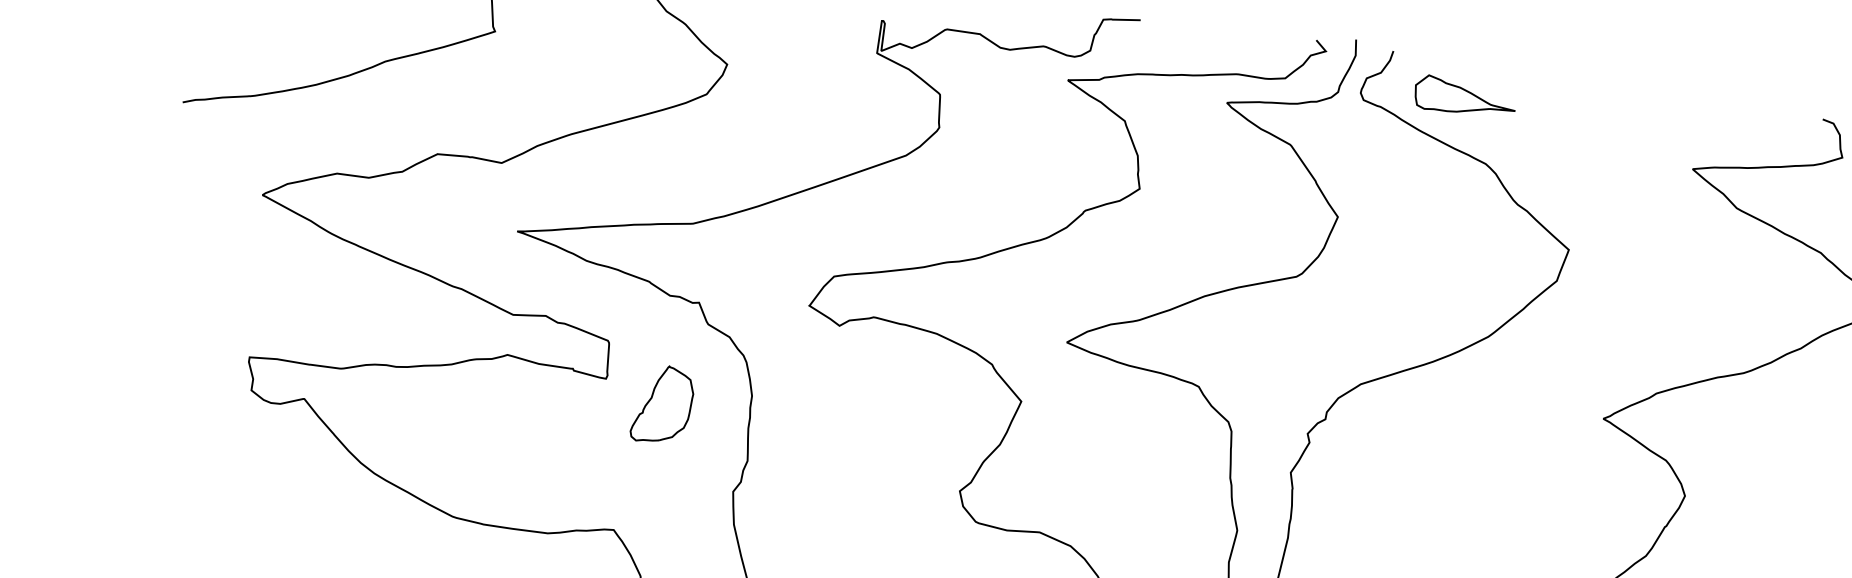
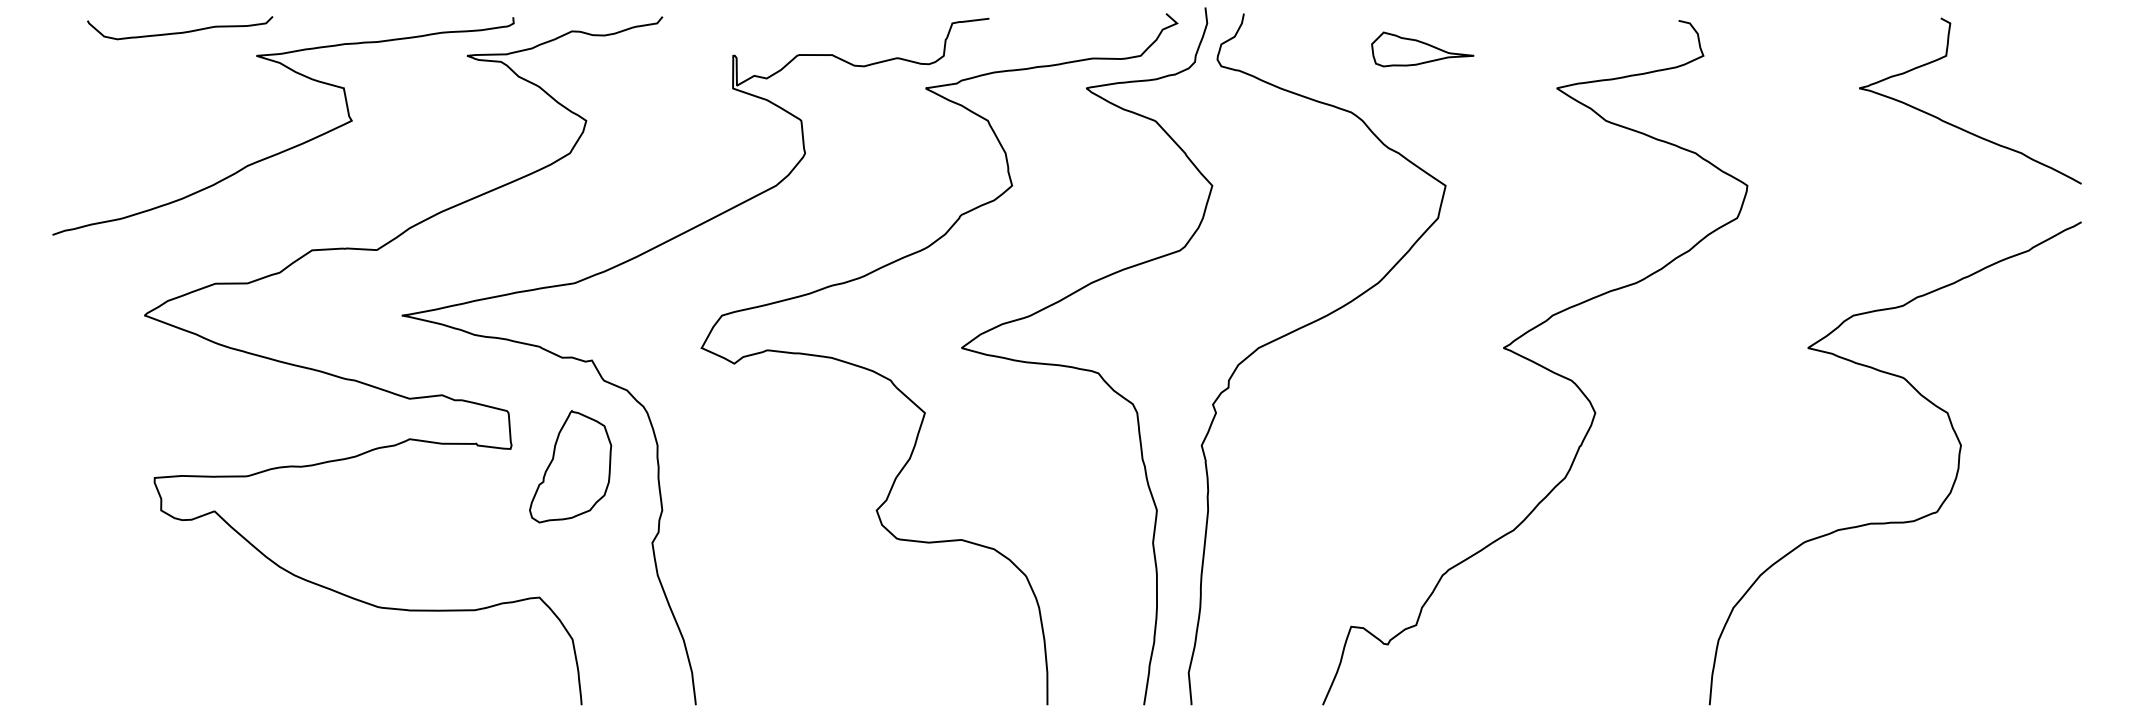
part: (1465, 97) -> (1422, 49), moved
part: (662, 404) -> (570, 466), size x1.43

